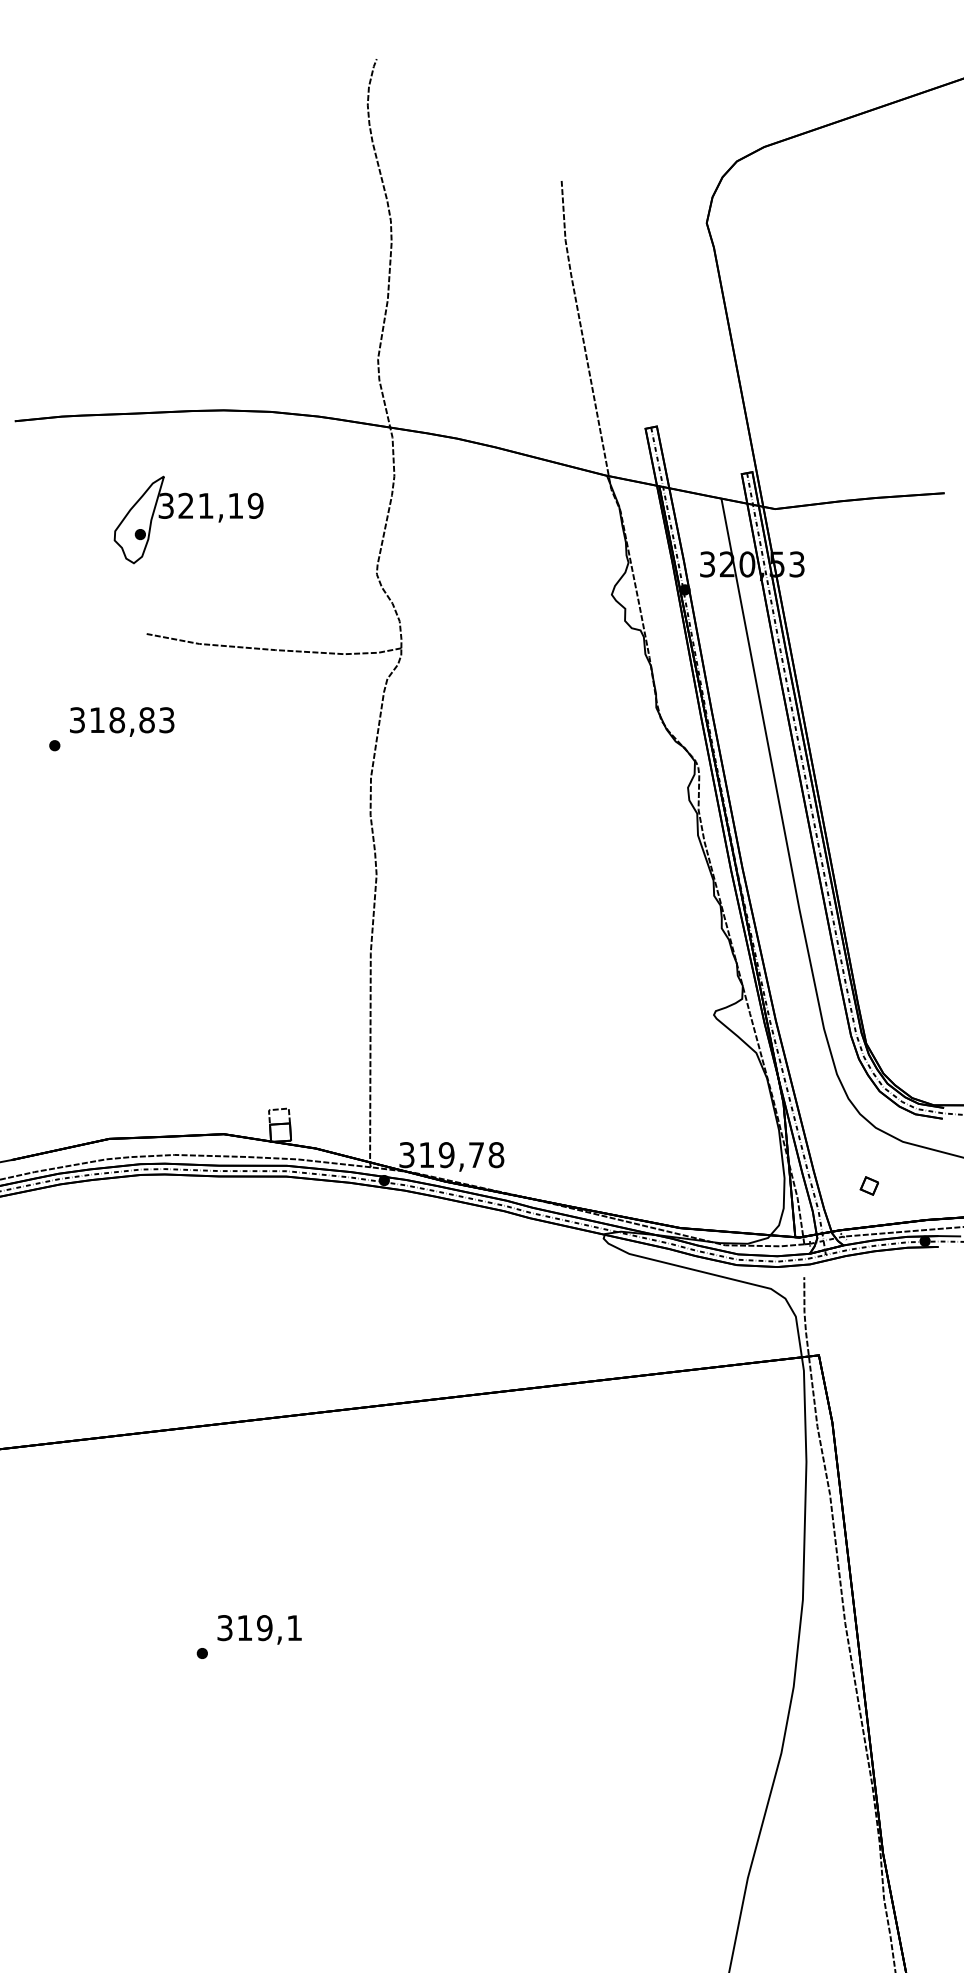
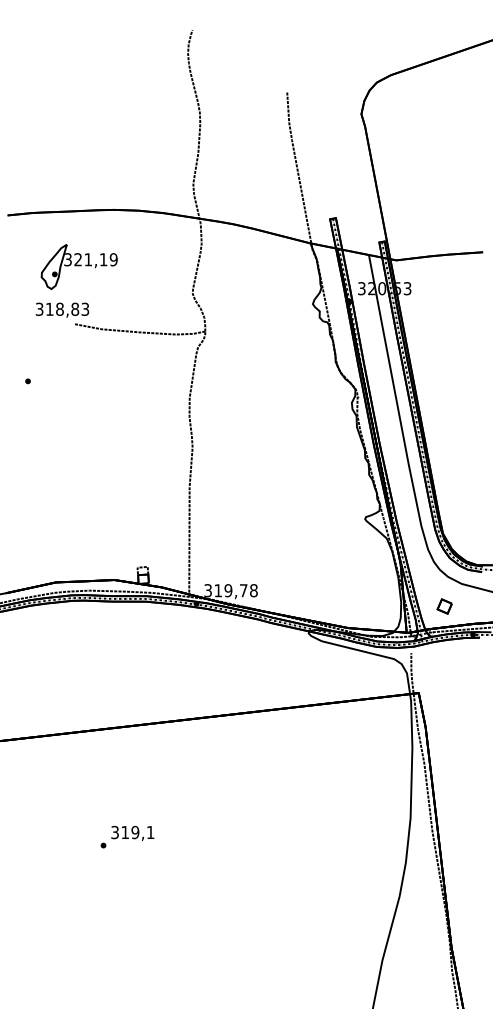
part: (186, 519) -> (78, 266), moved
text: (122, 720) -> (62, 309), moved
part: (869, 1185) -> (444, 606), size x1.6

